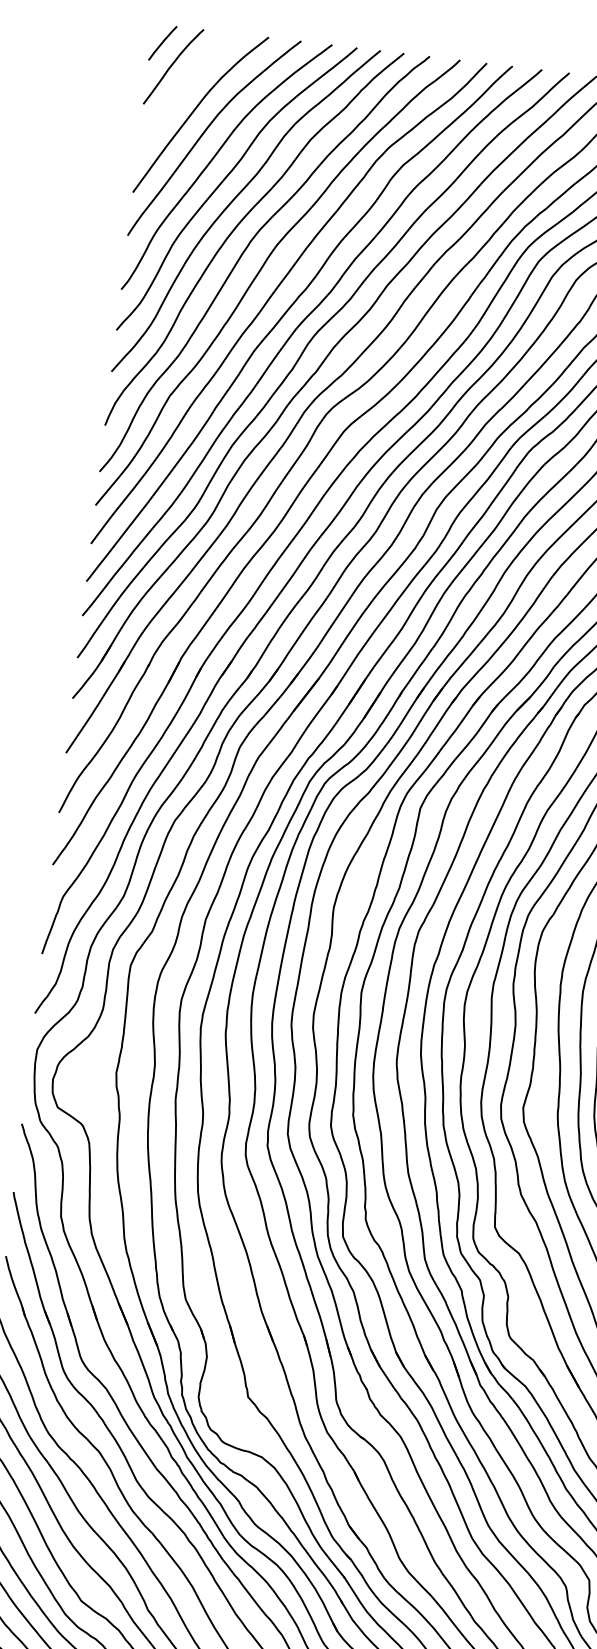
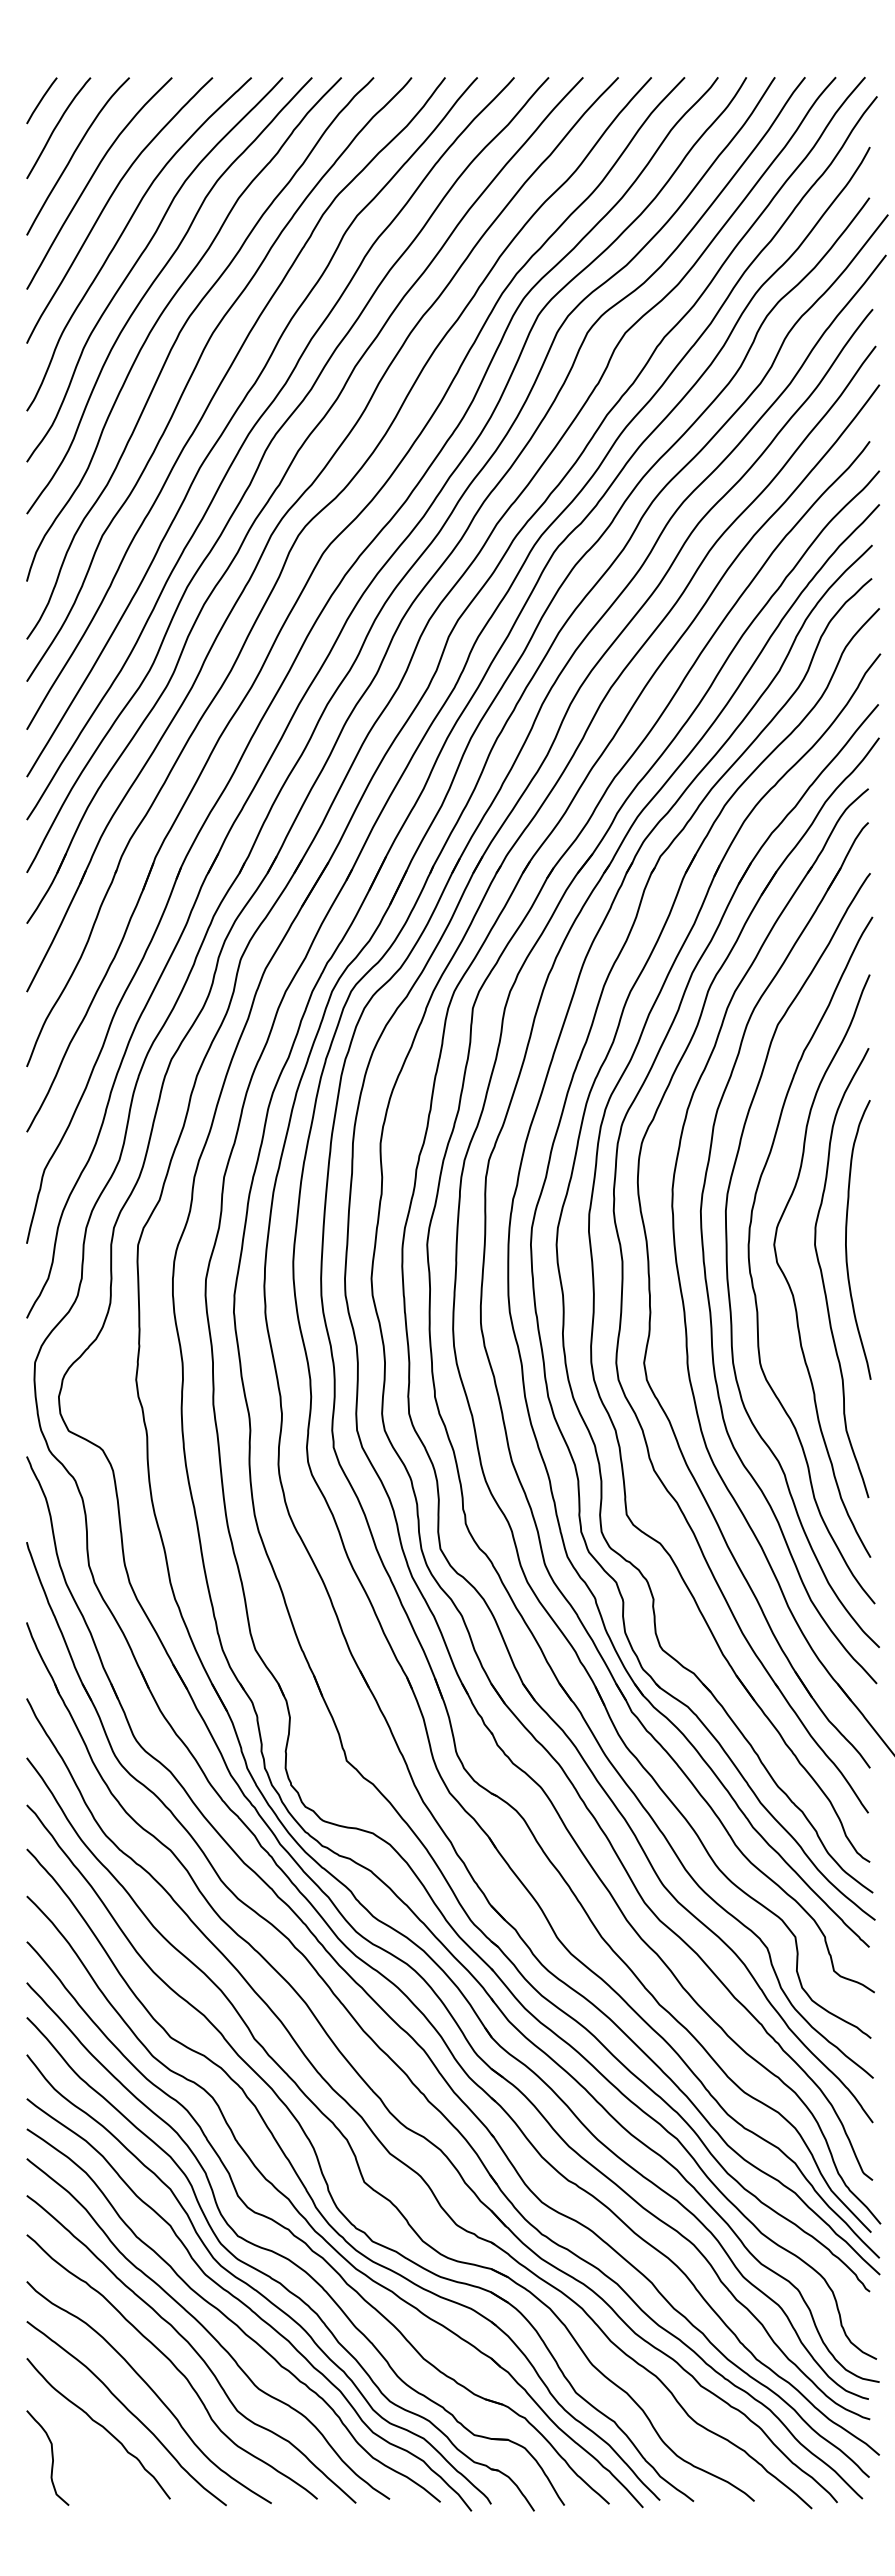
curve: (183, 89) -> (74, 154), added

